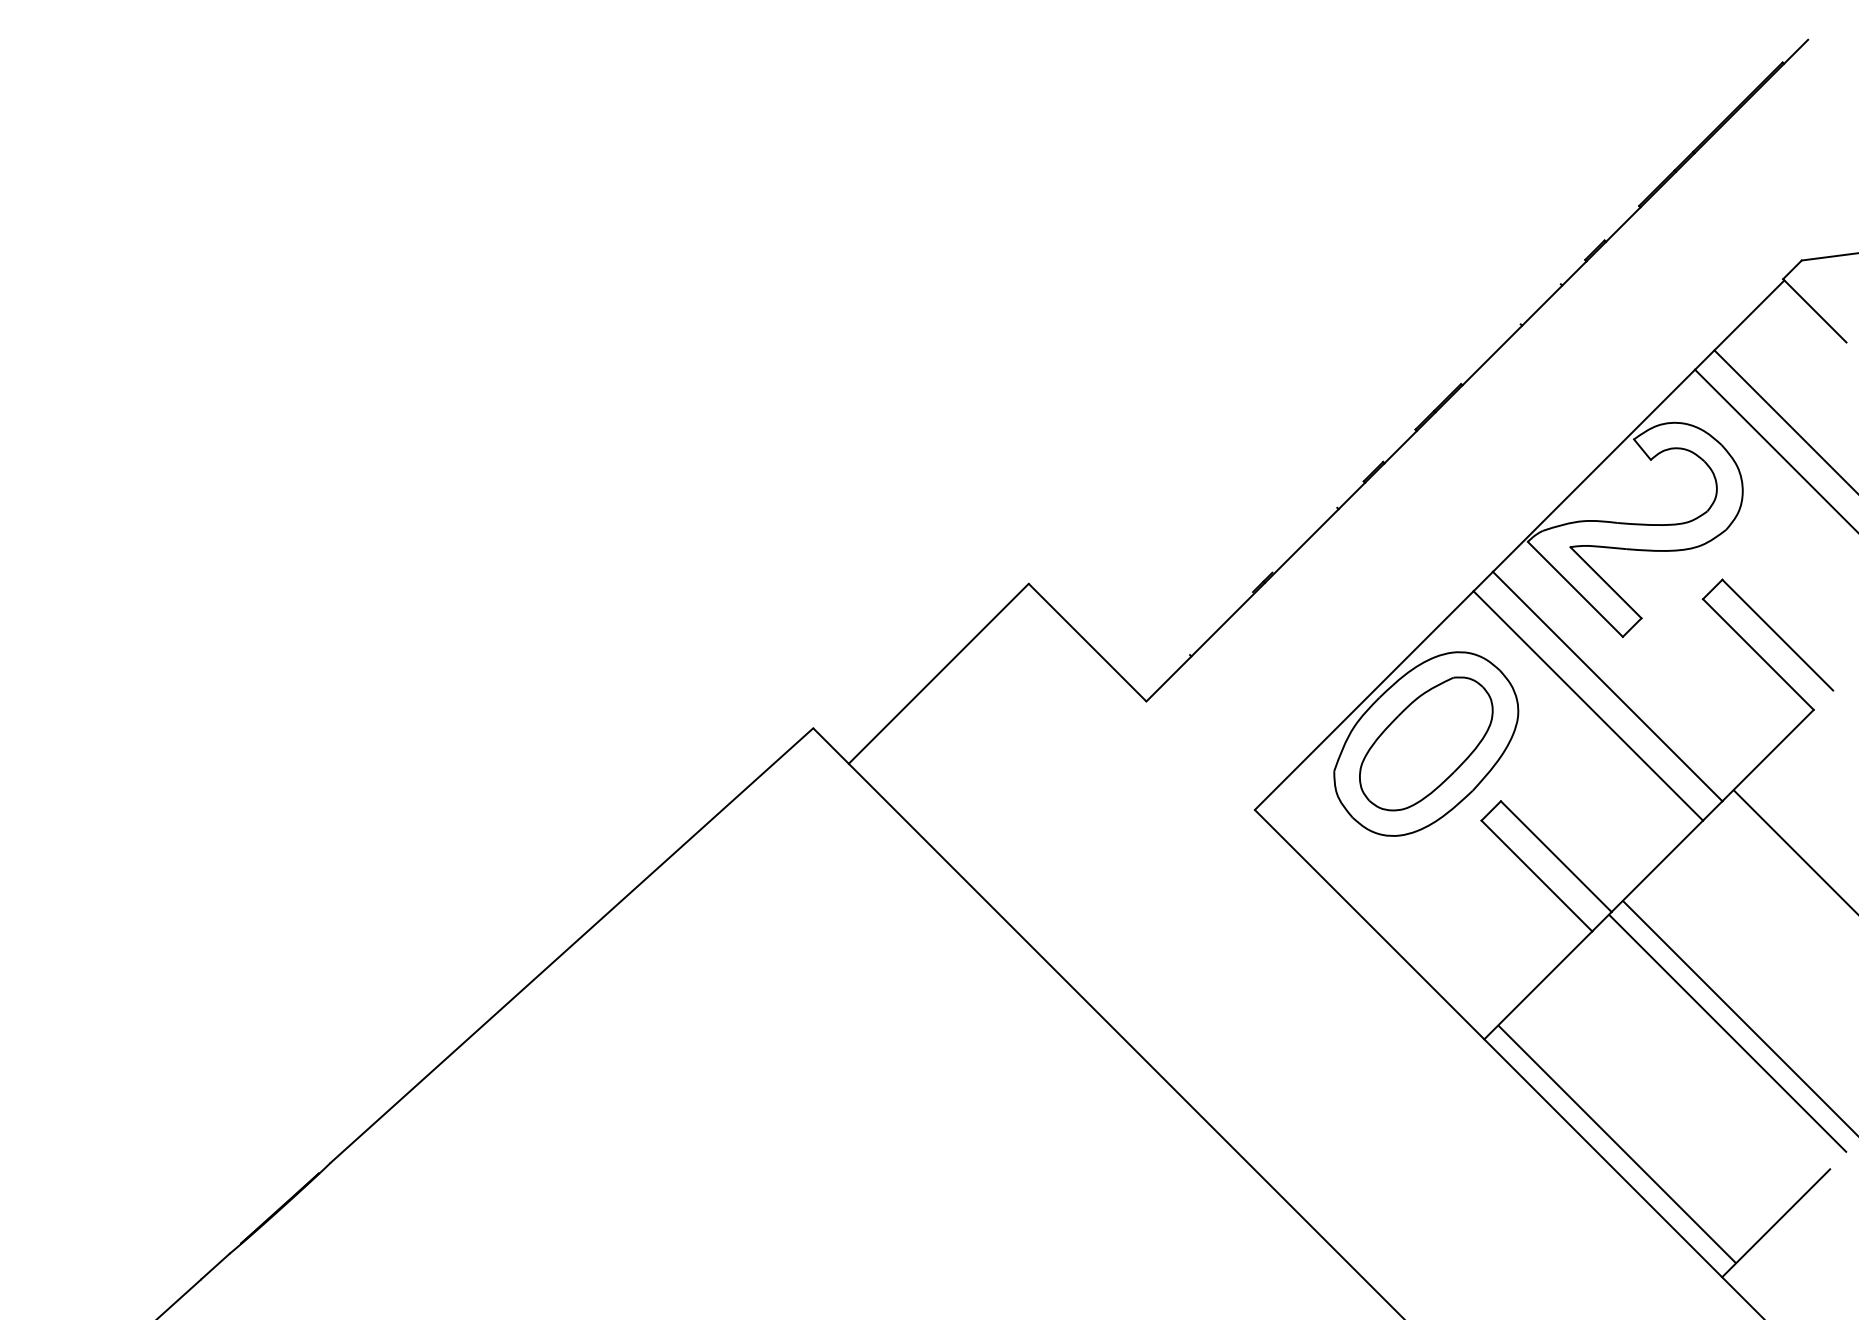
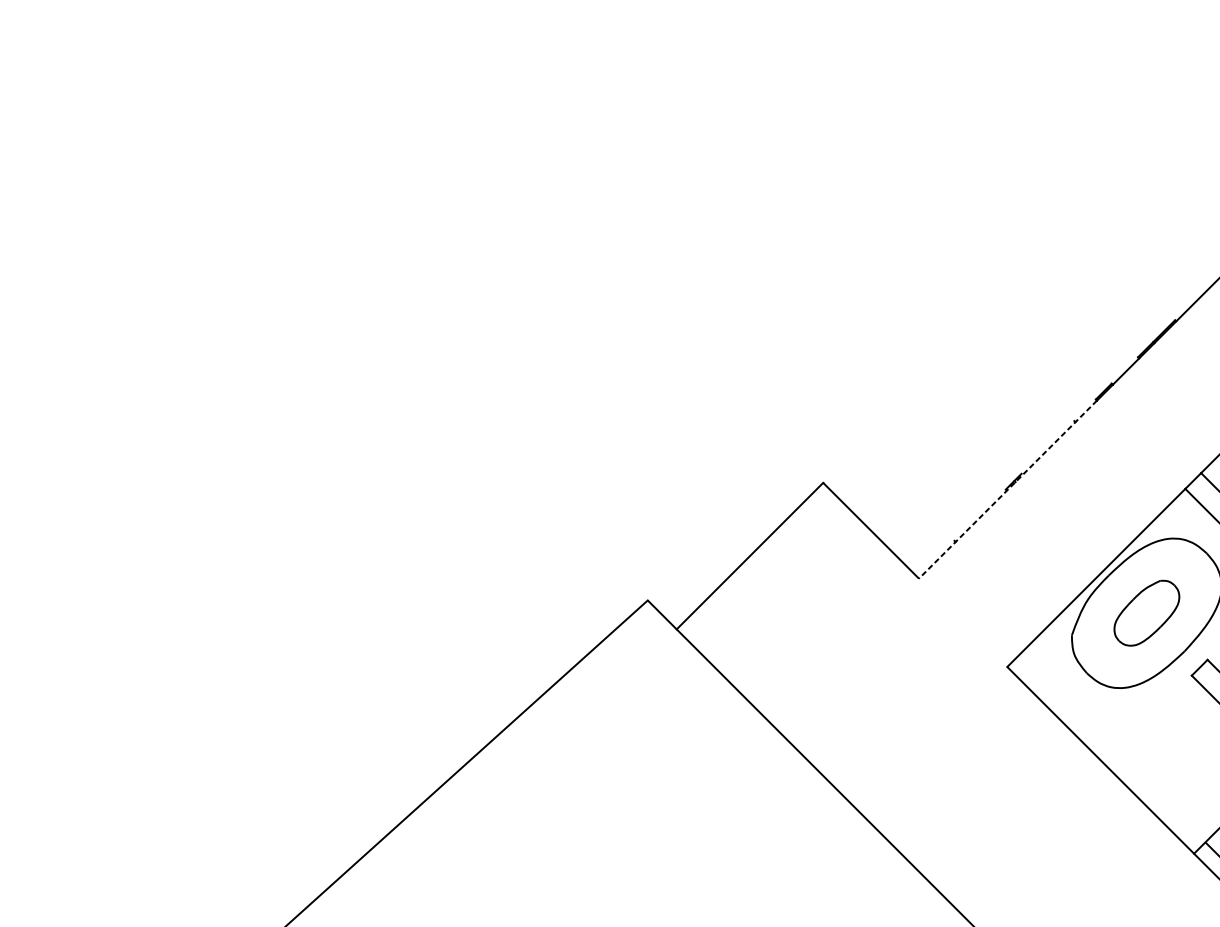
line: (1255, 592) -> (1007, 489), solid -> dashed
part: (1426, 743) -> (1147, 612), size x0.6

